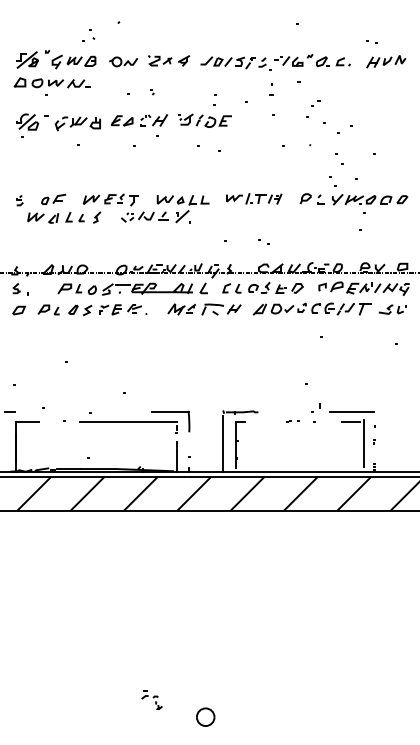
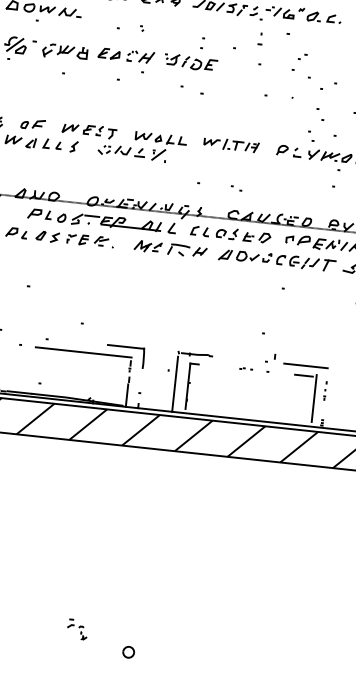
part: (205, 716) -> (128, 651), size x0.62

